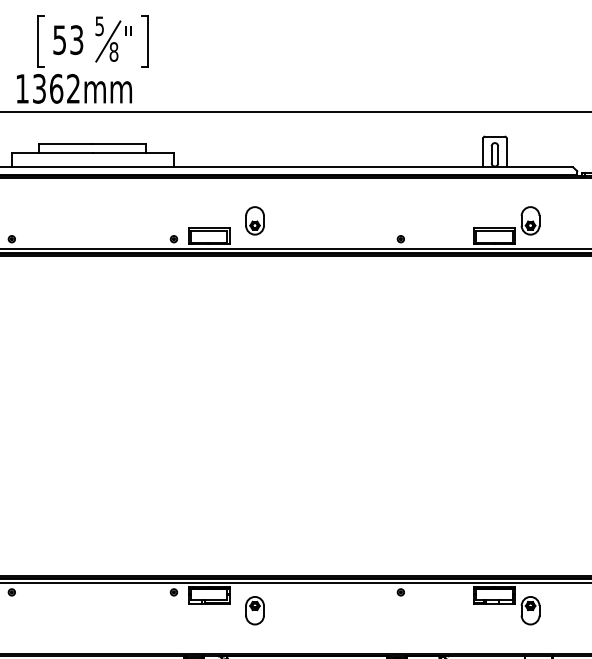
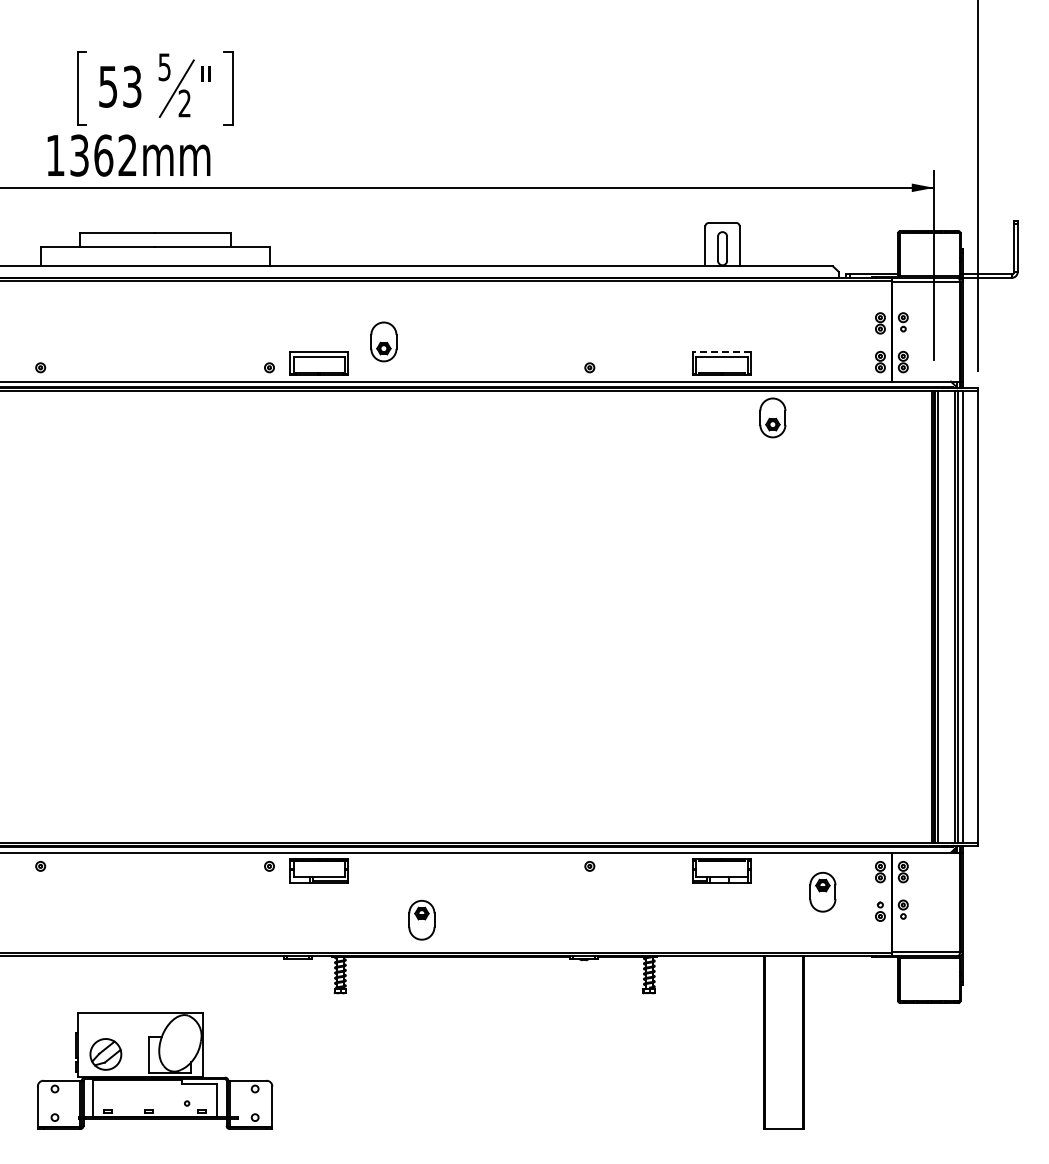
text: (113, 51) -> (184, 103), 8 -> 2
part: (530, 220) -> (772, 417), moved
line: (494, 227) -> (721, 351), solid -> dashed
part: (254, 610) -> (421, 919), moved
part: (530, 610) -> (822, 891), moved

